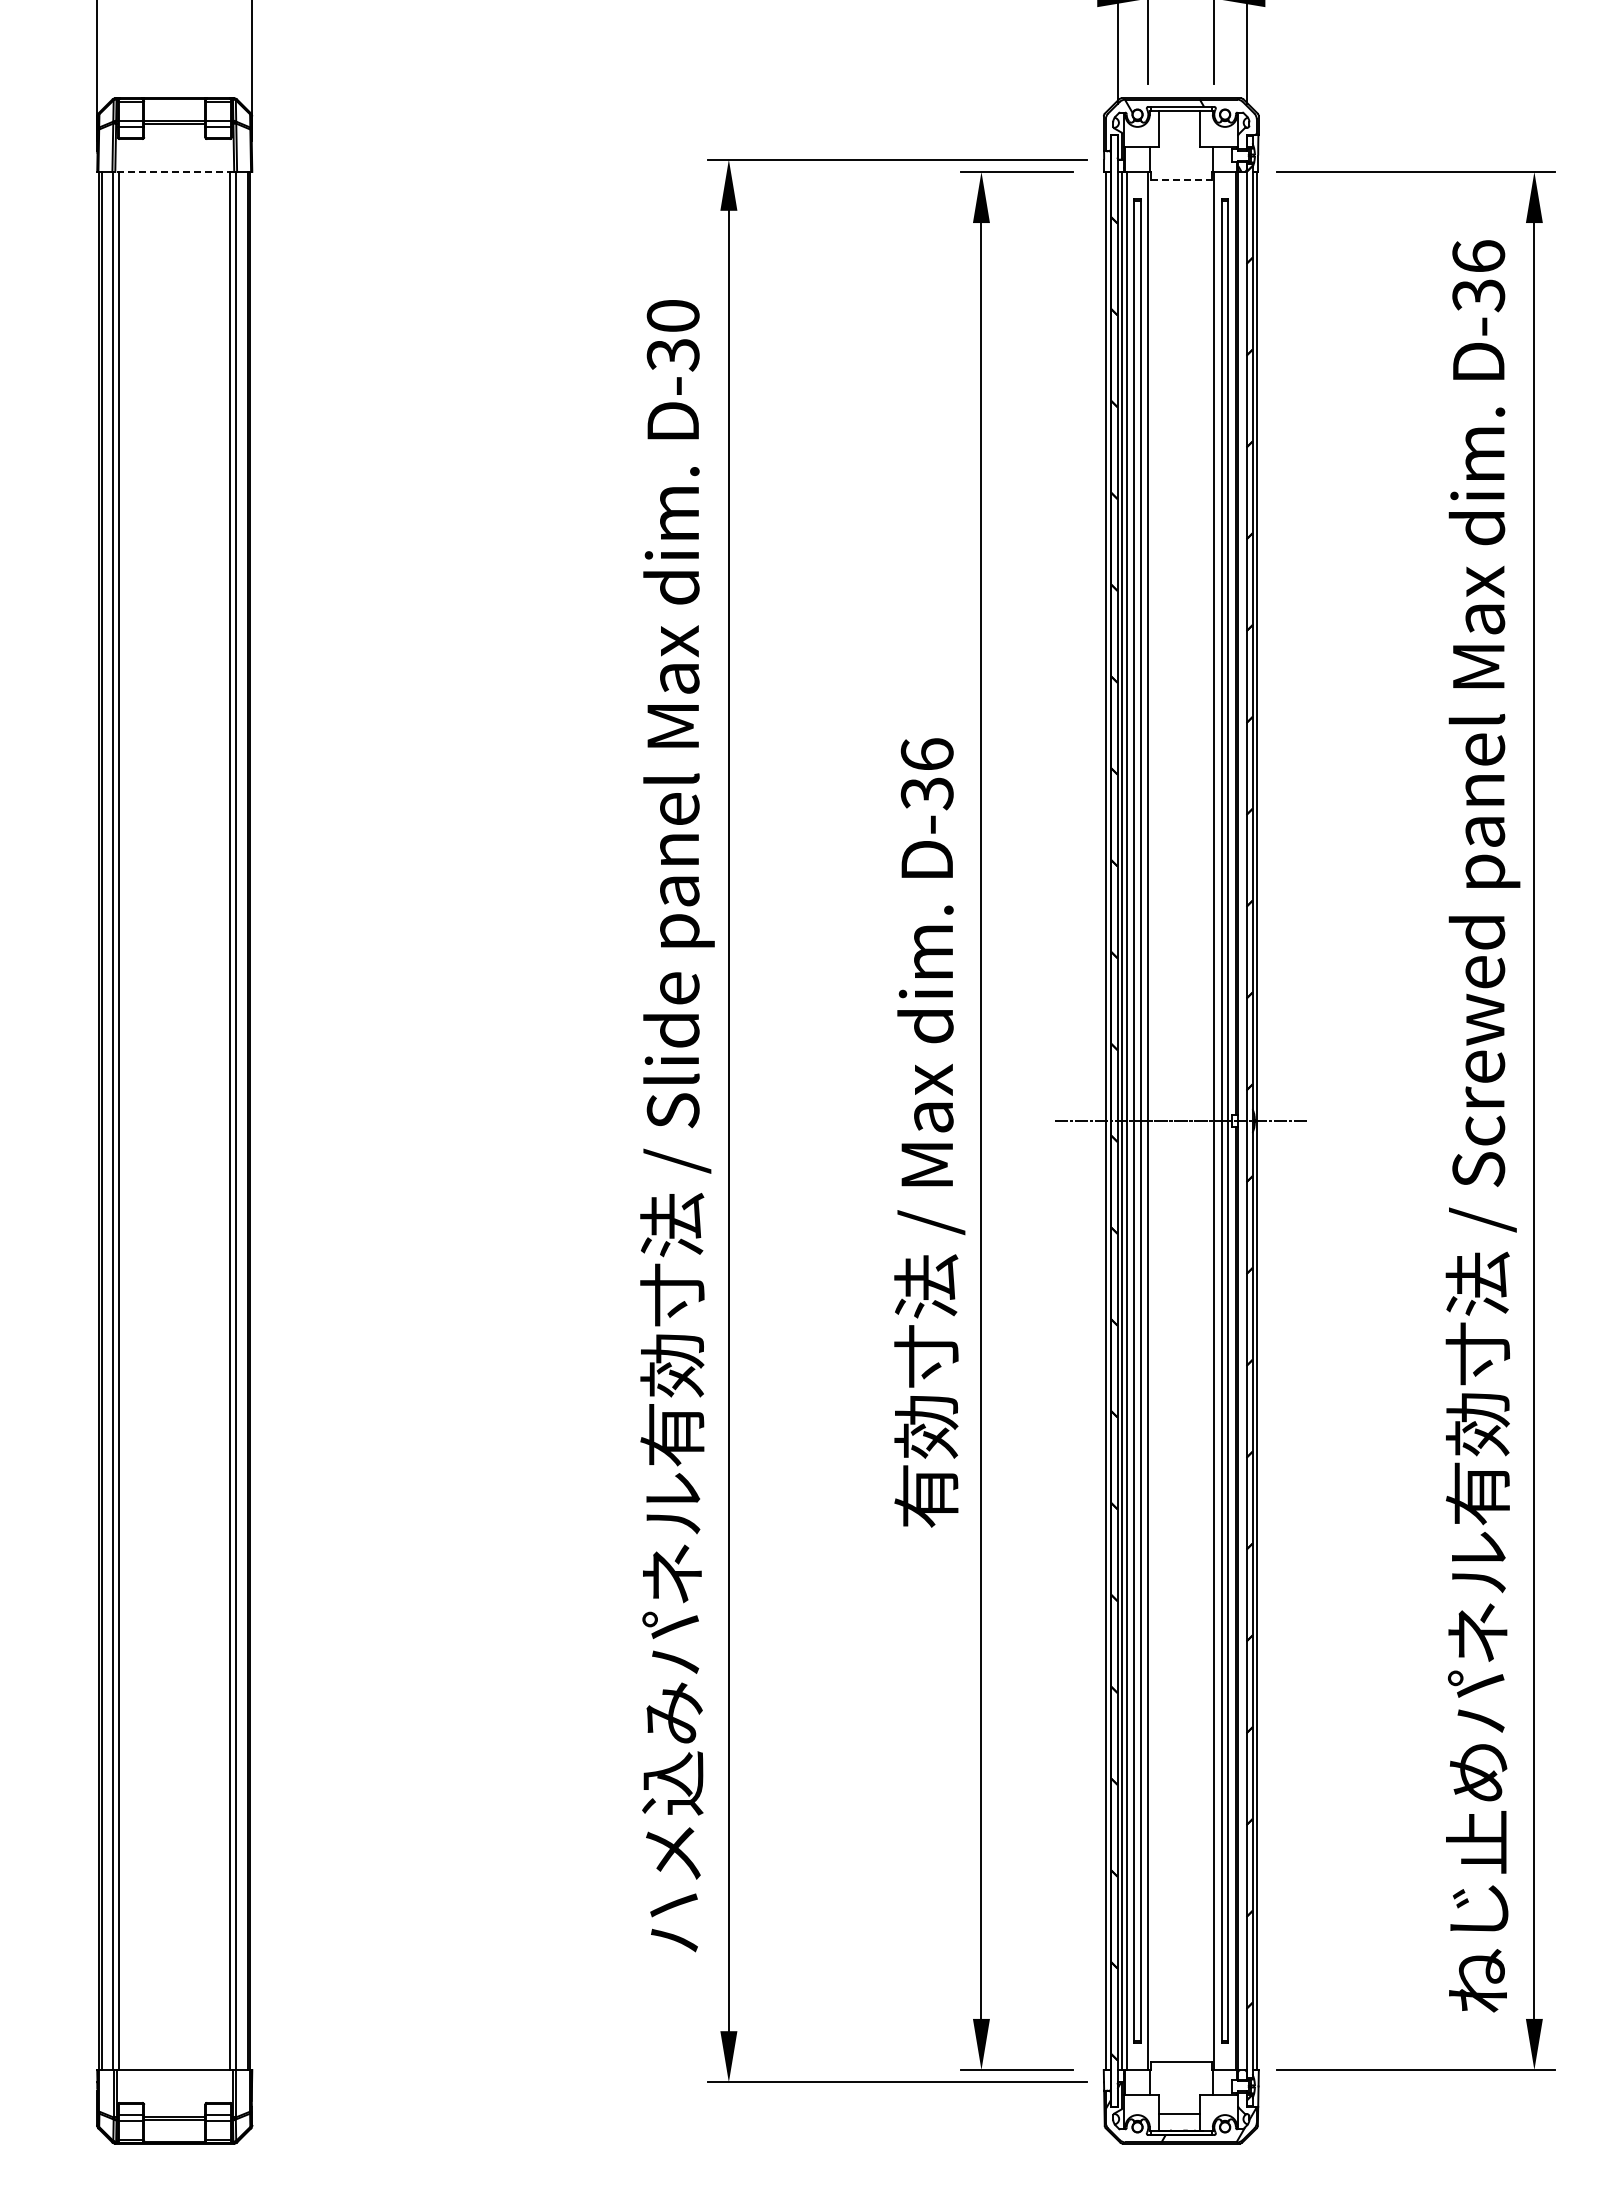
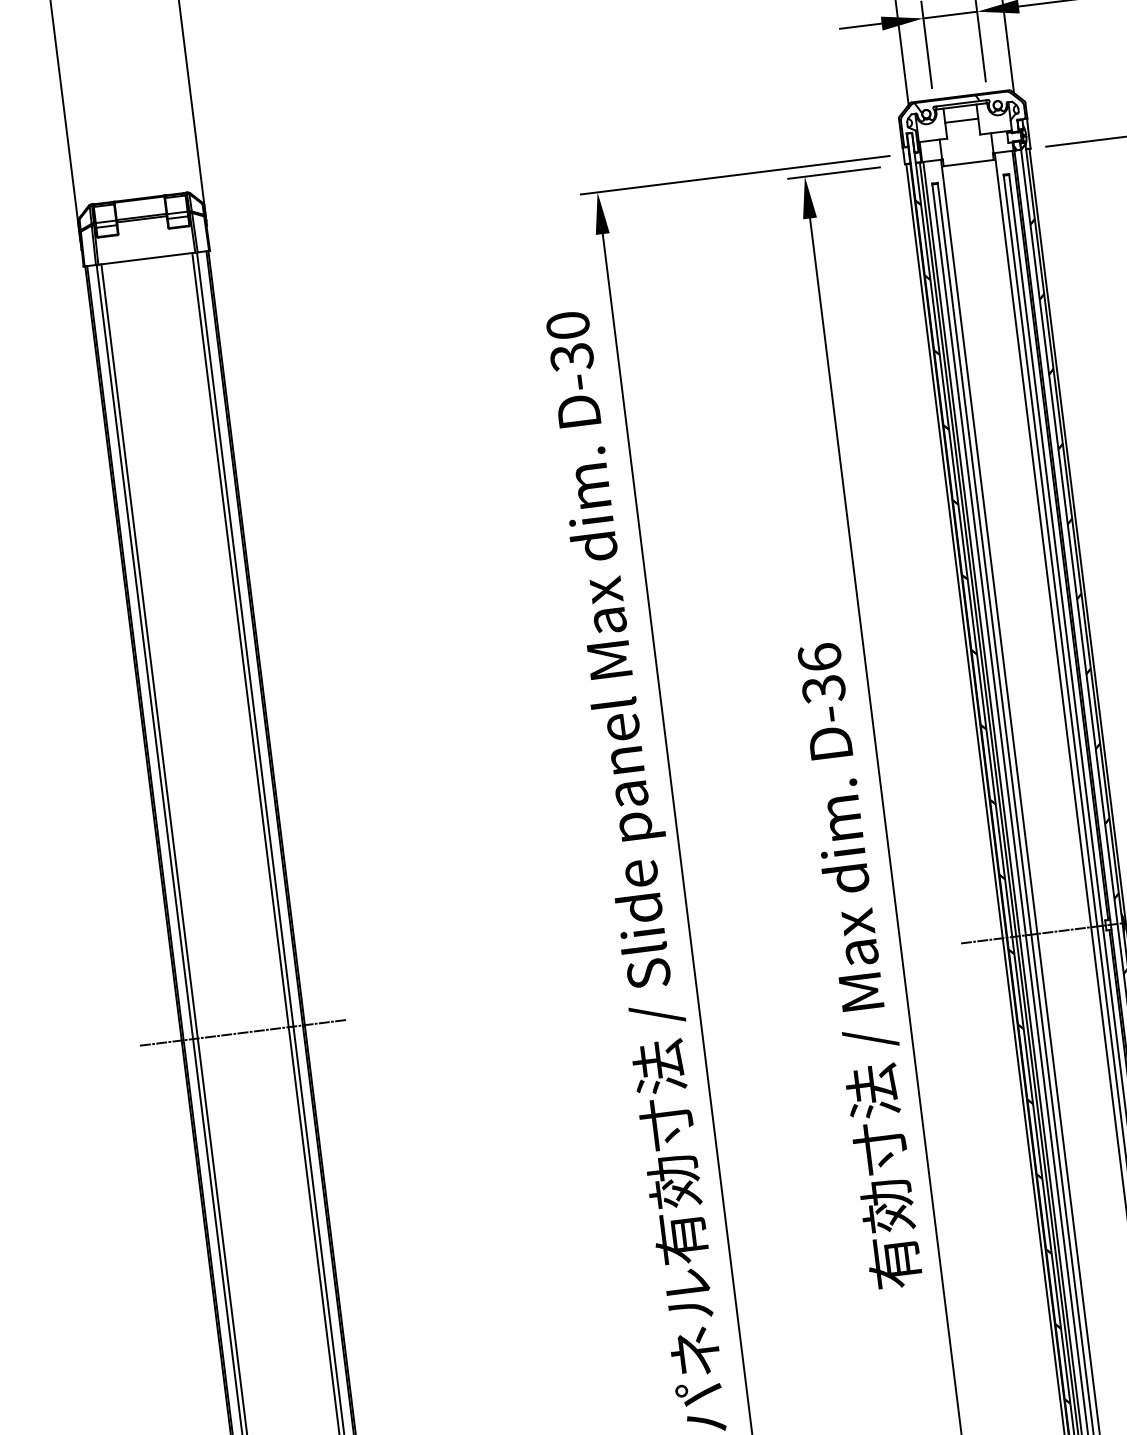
line: (1179, 127) -> (961, 120), added
line: (174, 171) -> (146, 258), dashed -> solid
line: (1181, 180) -> (968, 163), dashed -> solid
line: (174, 1121) -> (243, 1033), added

